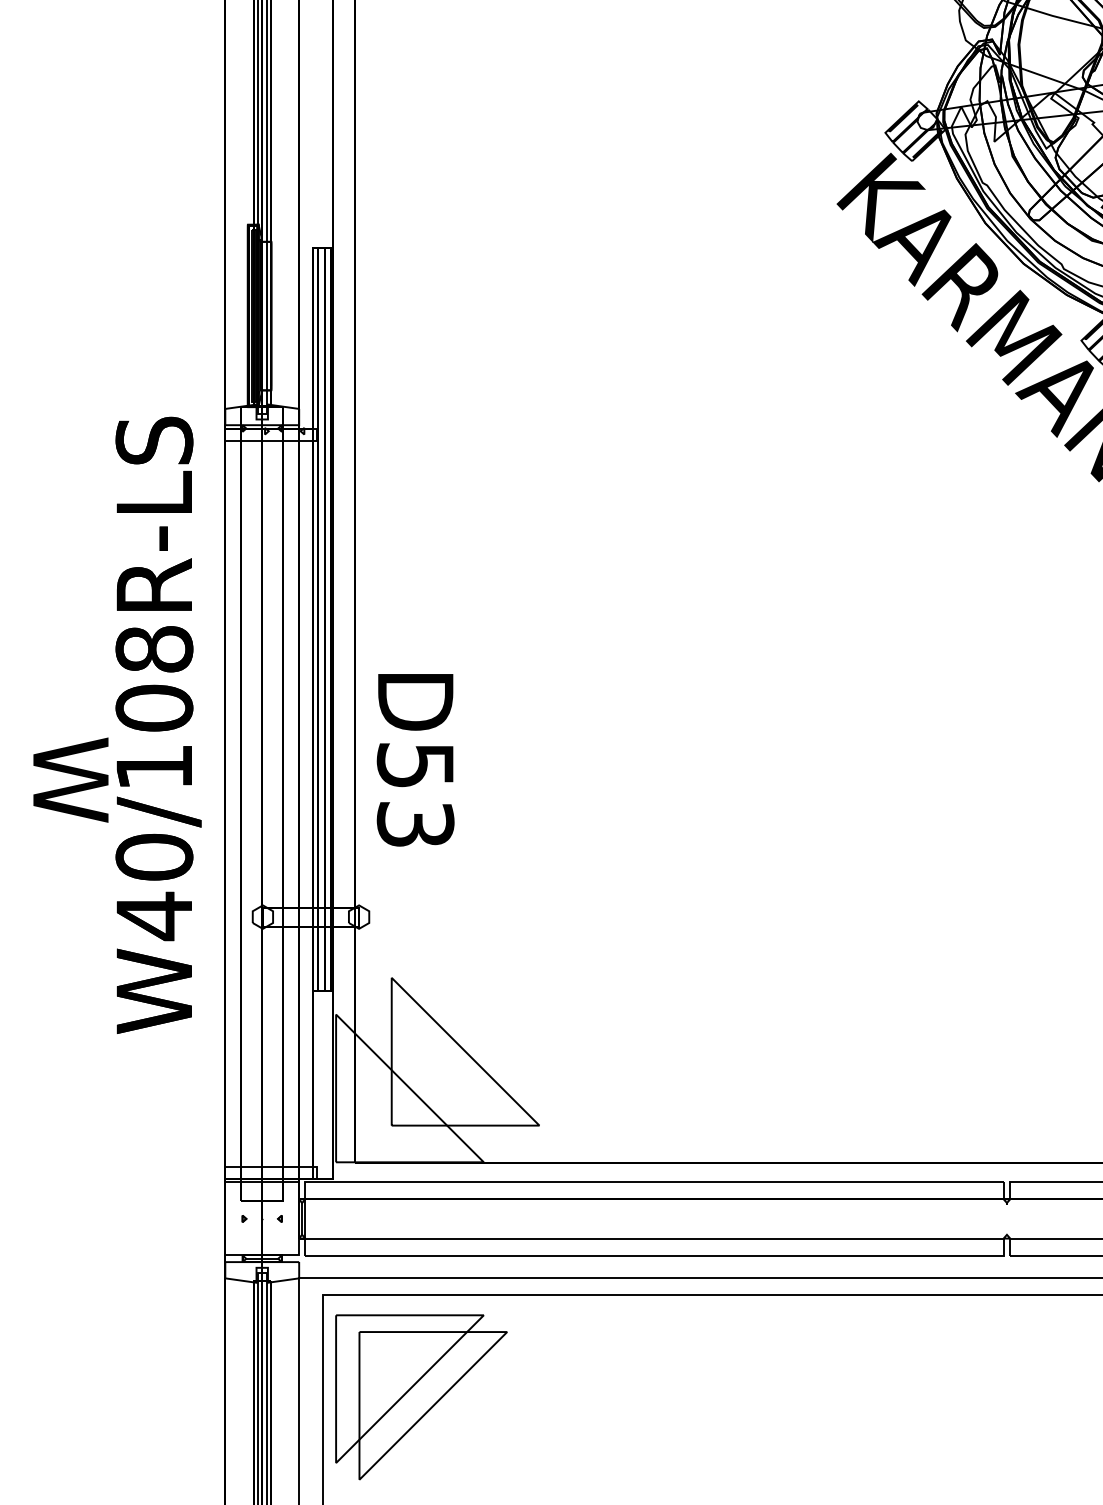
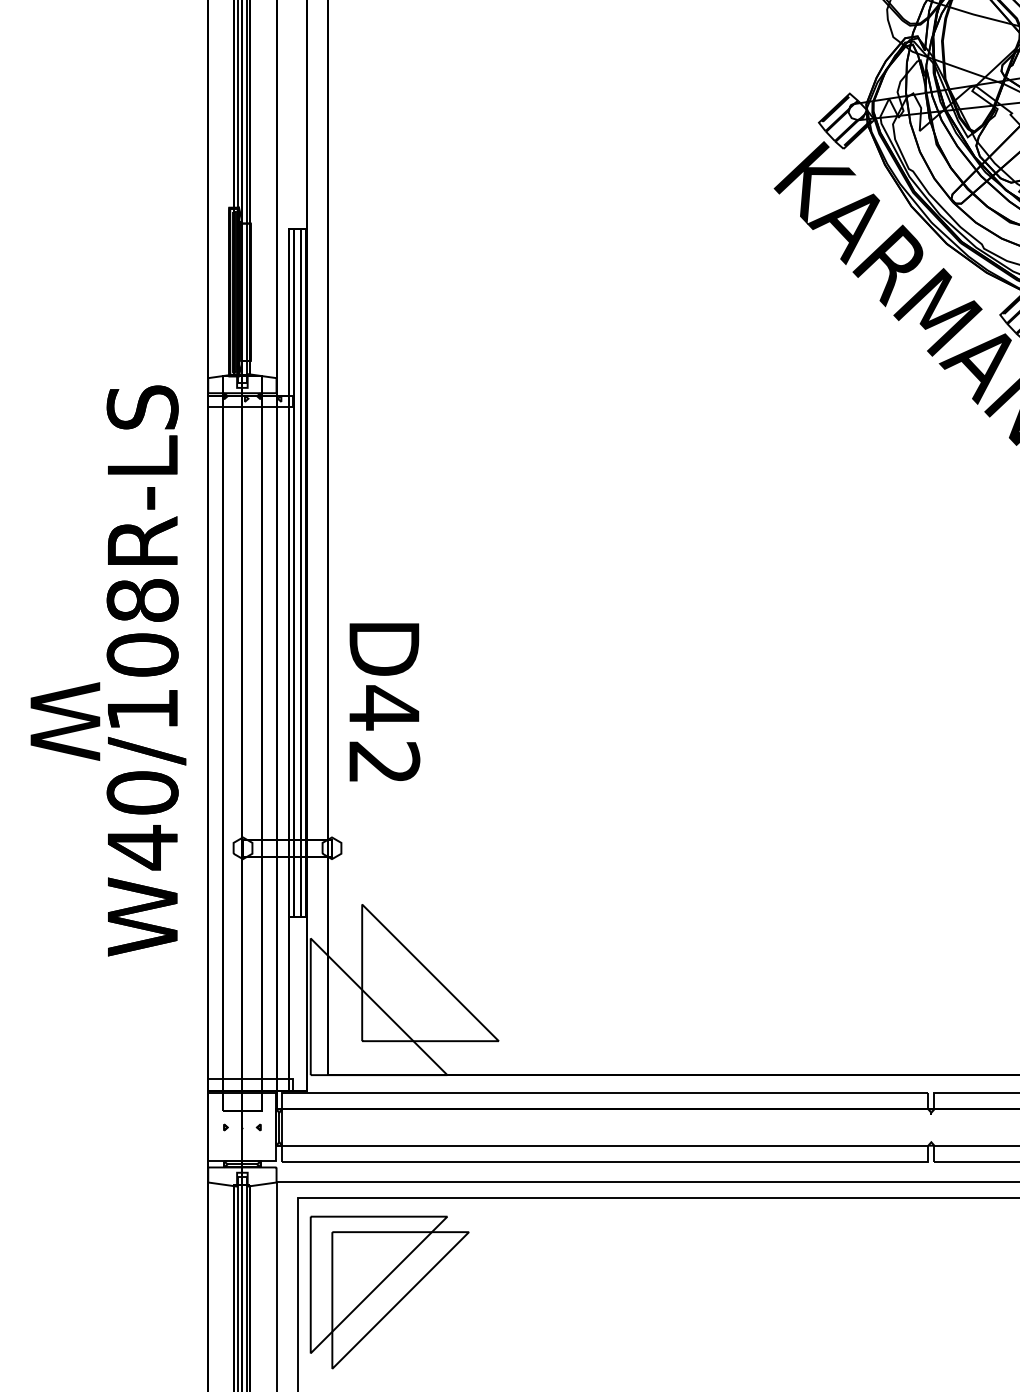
text: (415, 794) -> (384, 734), D53 -> D42

